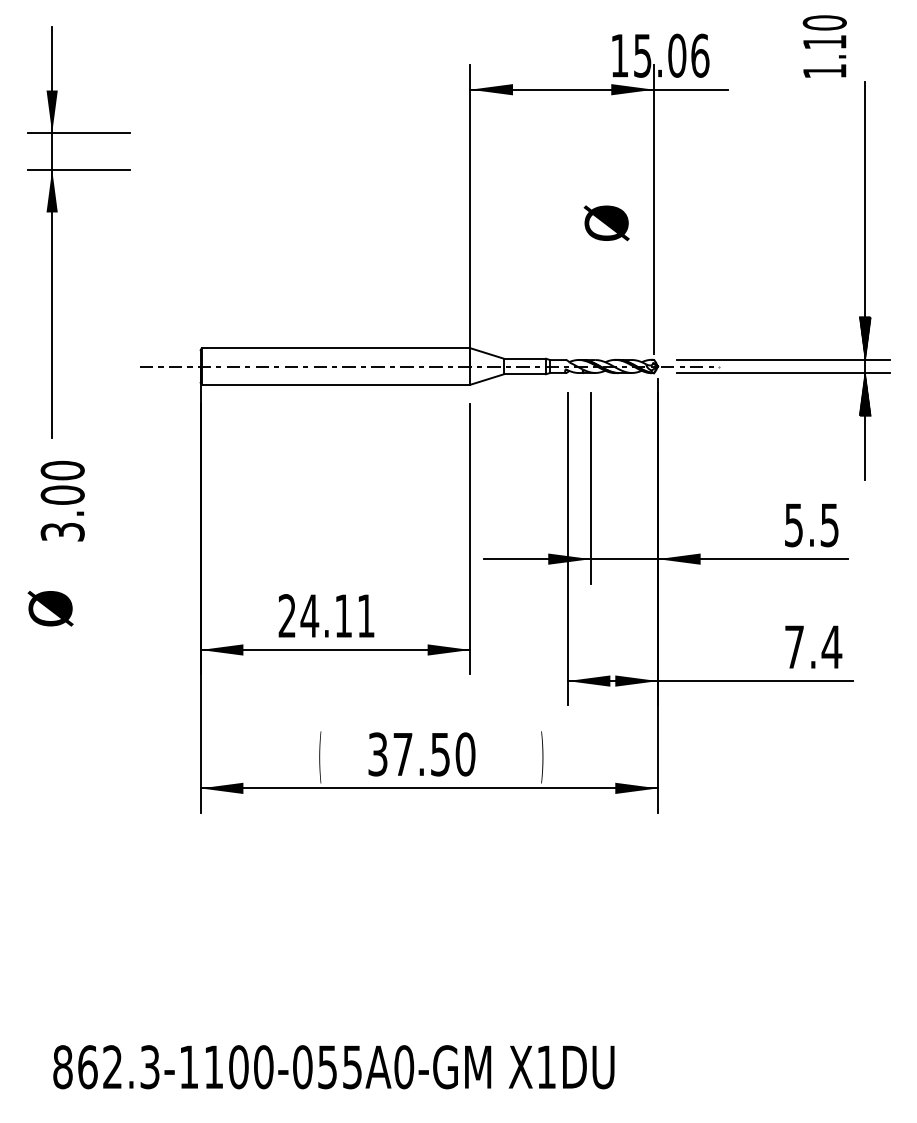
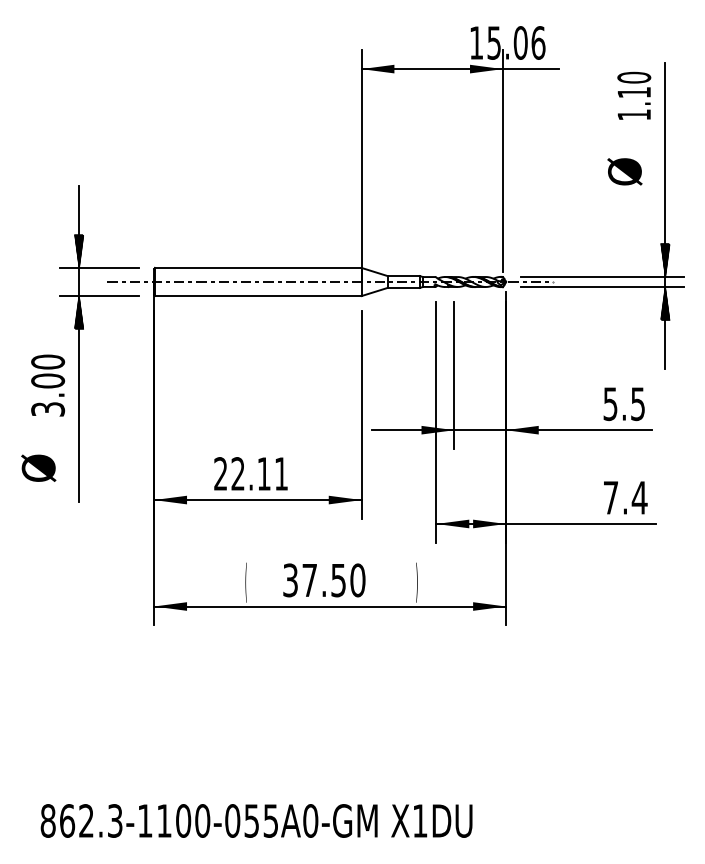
text: (824, 46) -> (634, 95), moved
text: (606, 223) -> (624, 172), moved
part: (52, 232) -> (79, 344), moved
text: (309, 615) -> (237, 473), 24.11 -> 22.11

